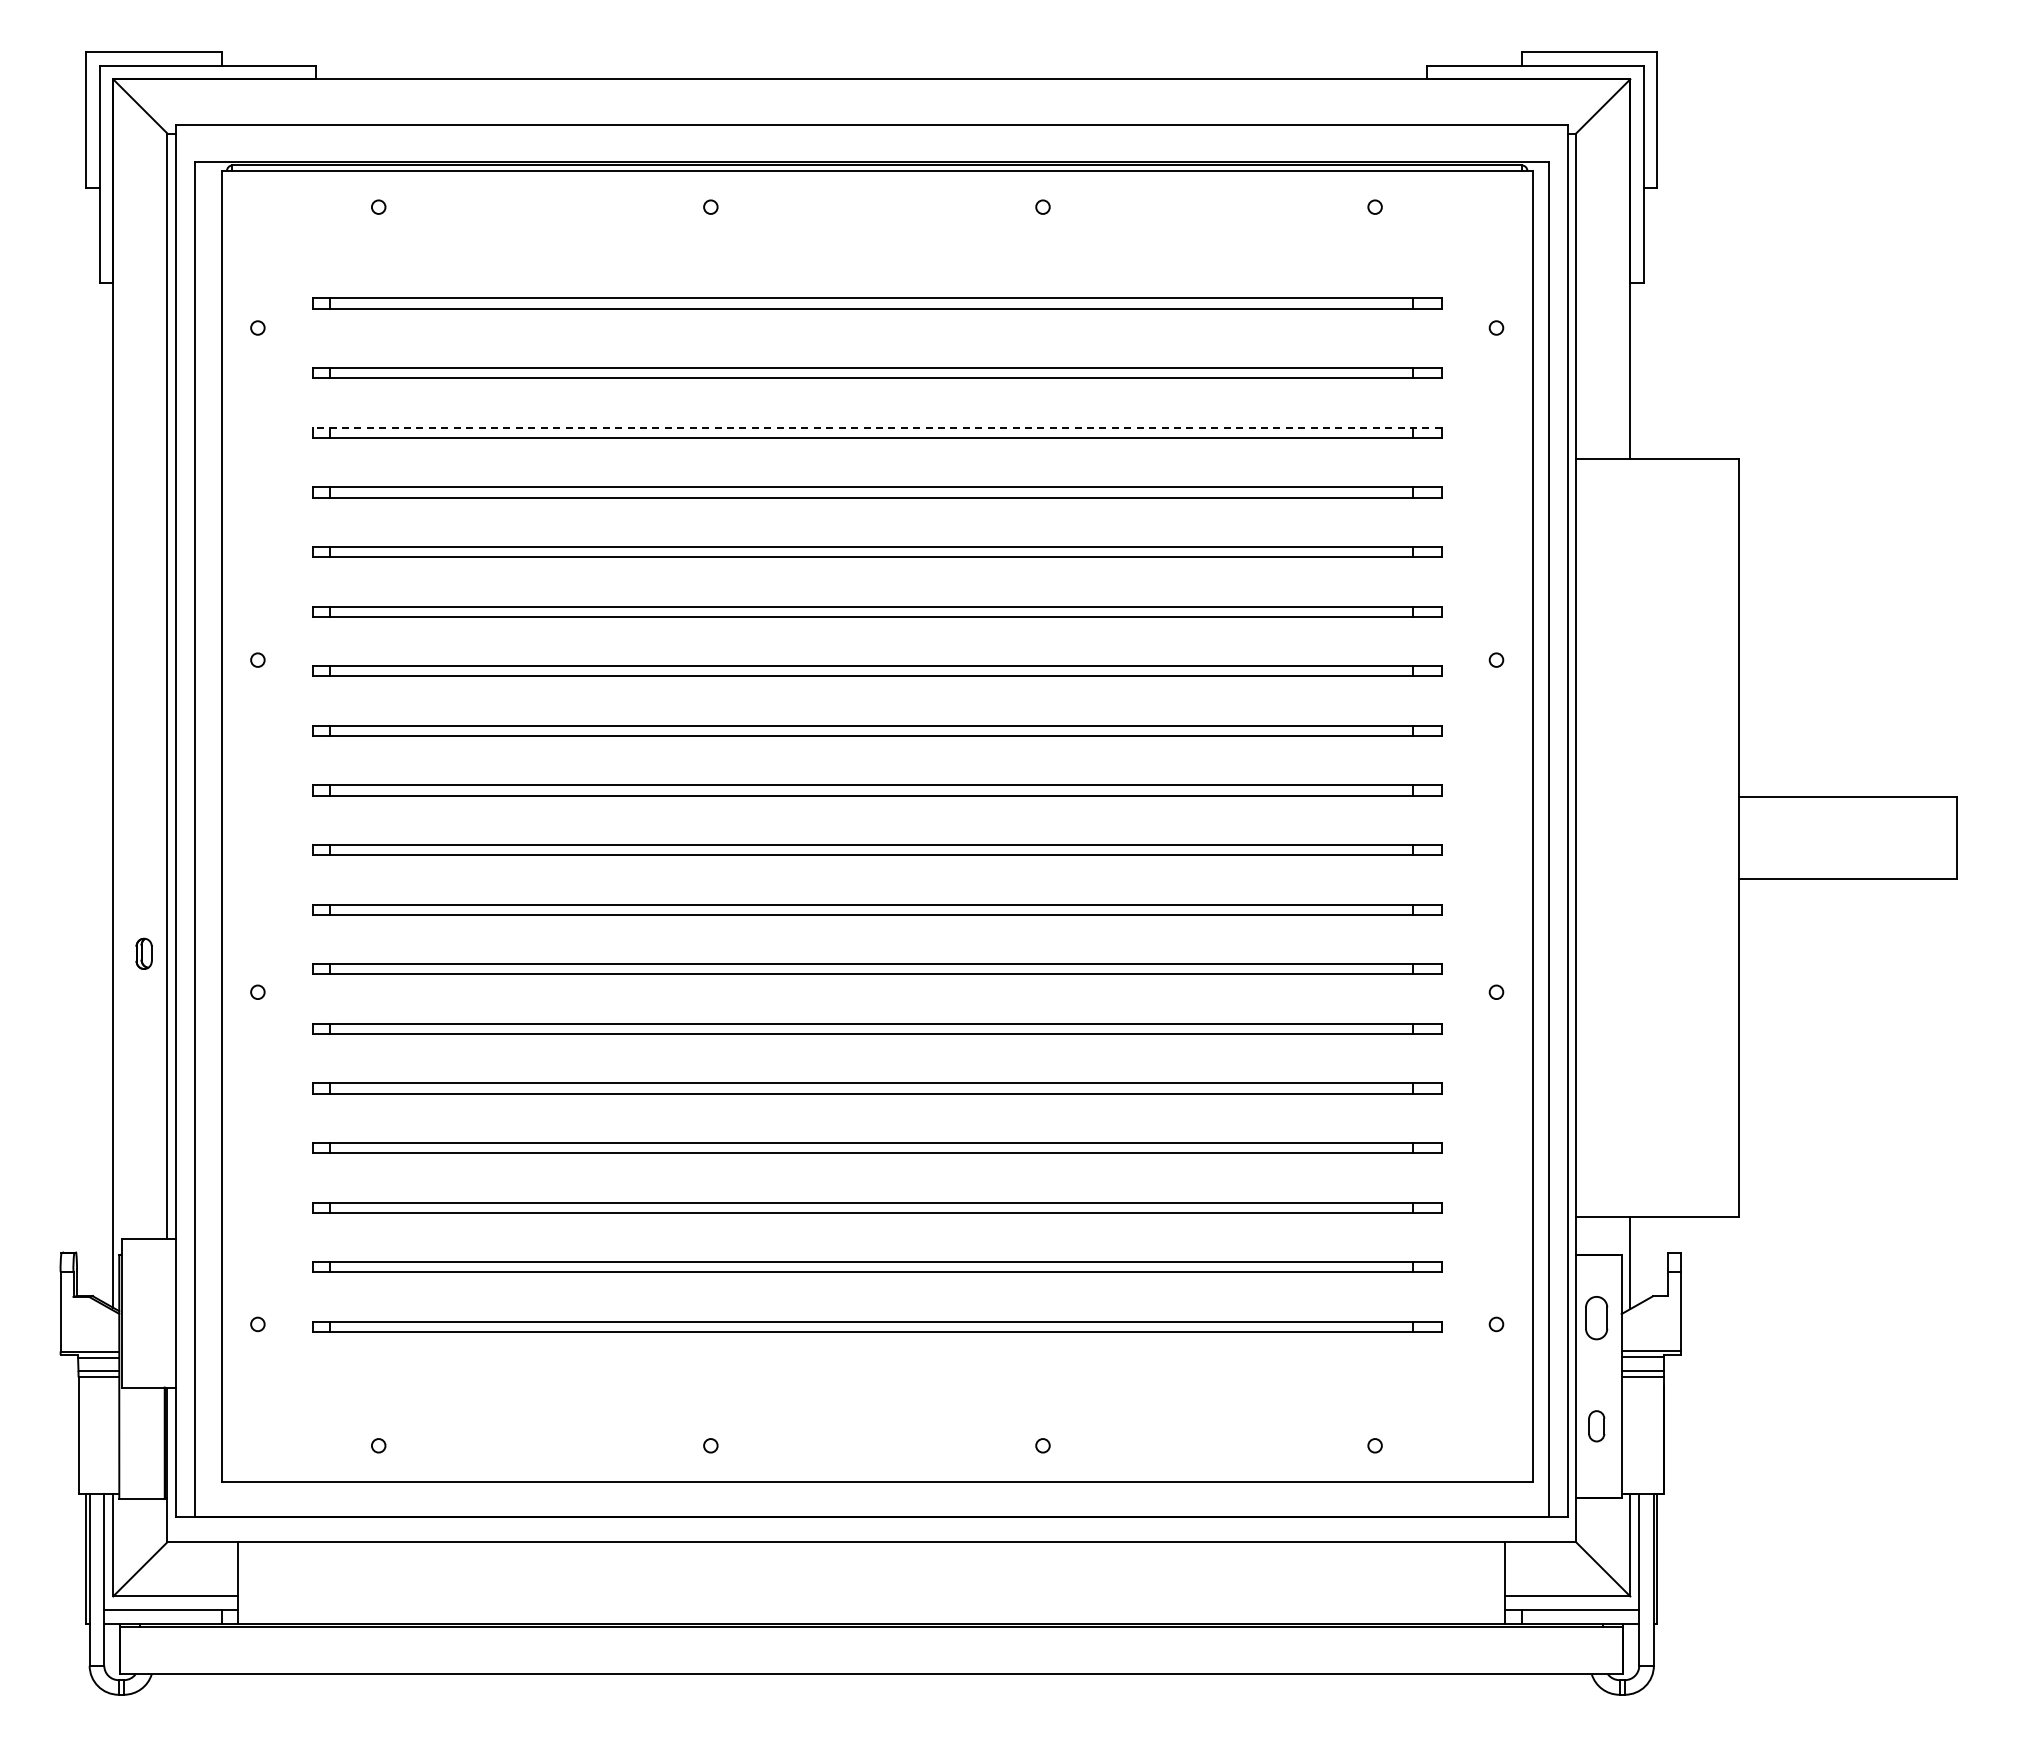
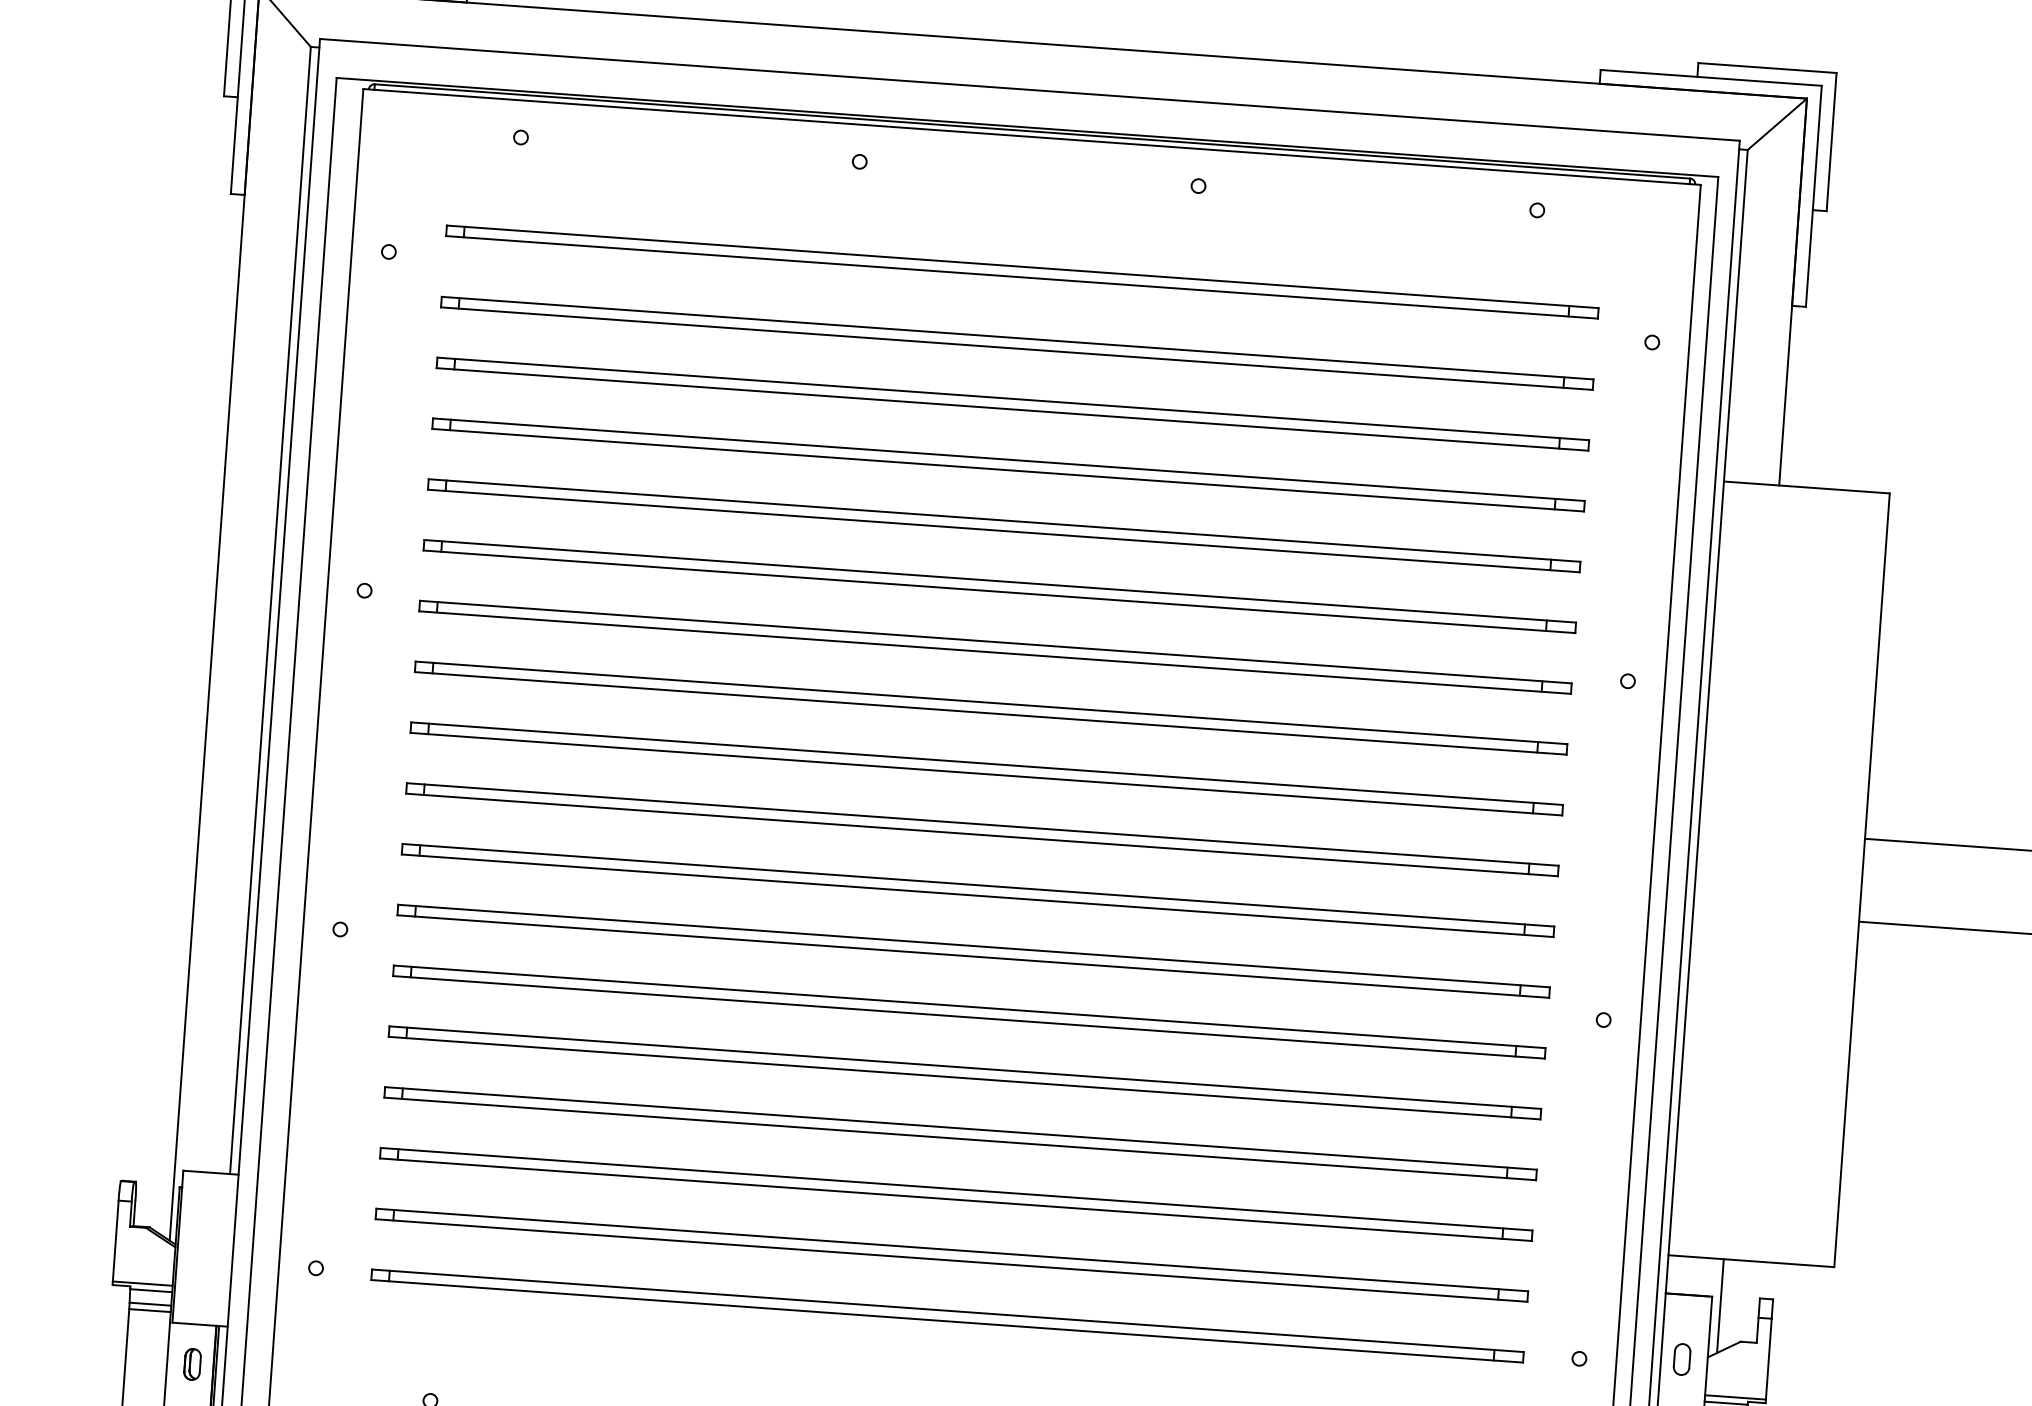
line: (877, 427) -> (1013, 398), dashed -> solid
part: (143, 953) -> (191, 1364), moved
part: (1596, 1317) -> (1681, 1359), size x0.71

